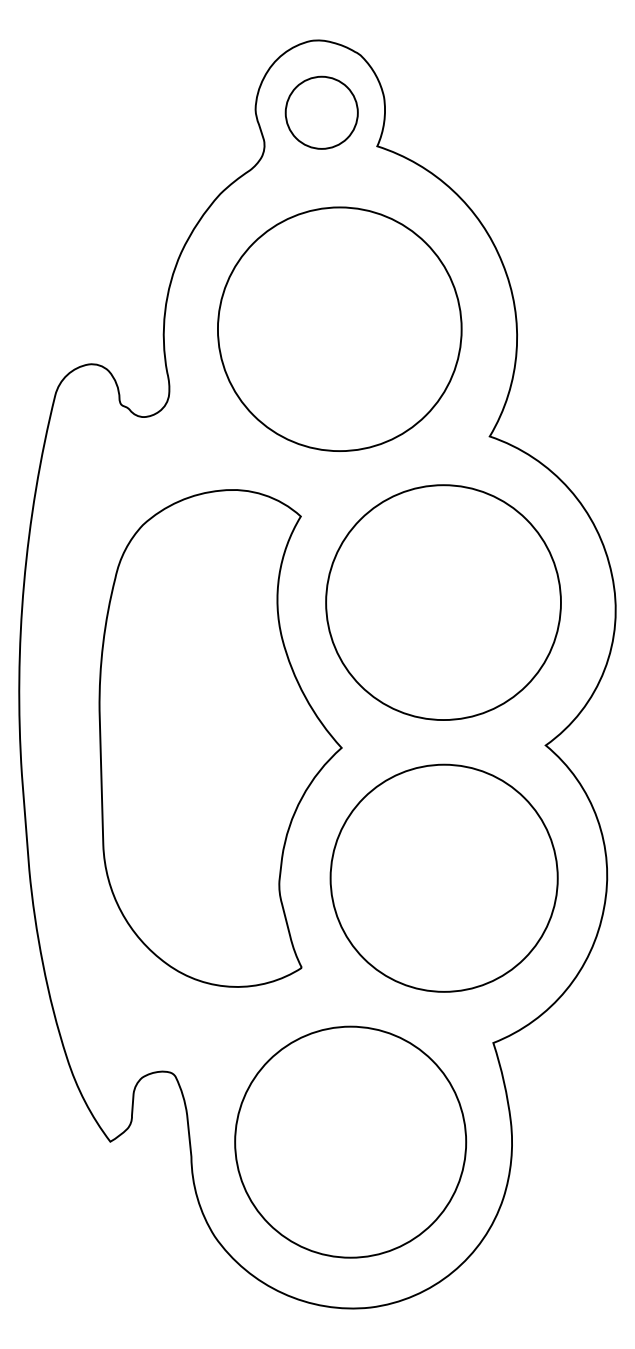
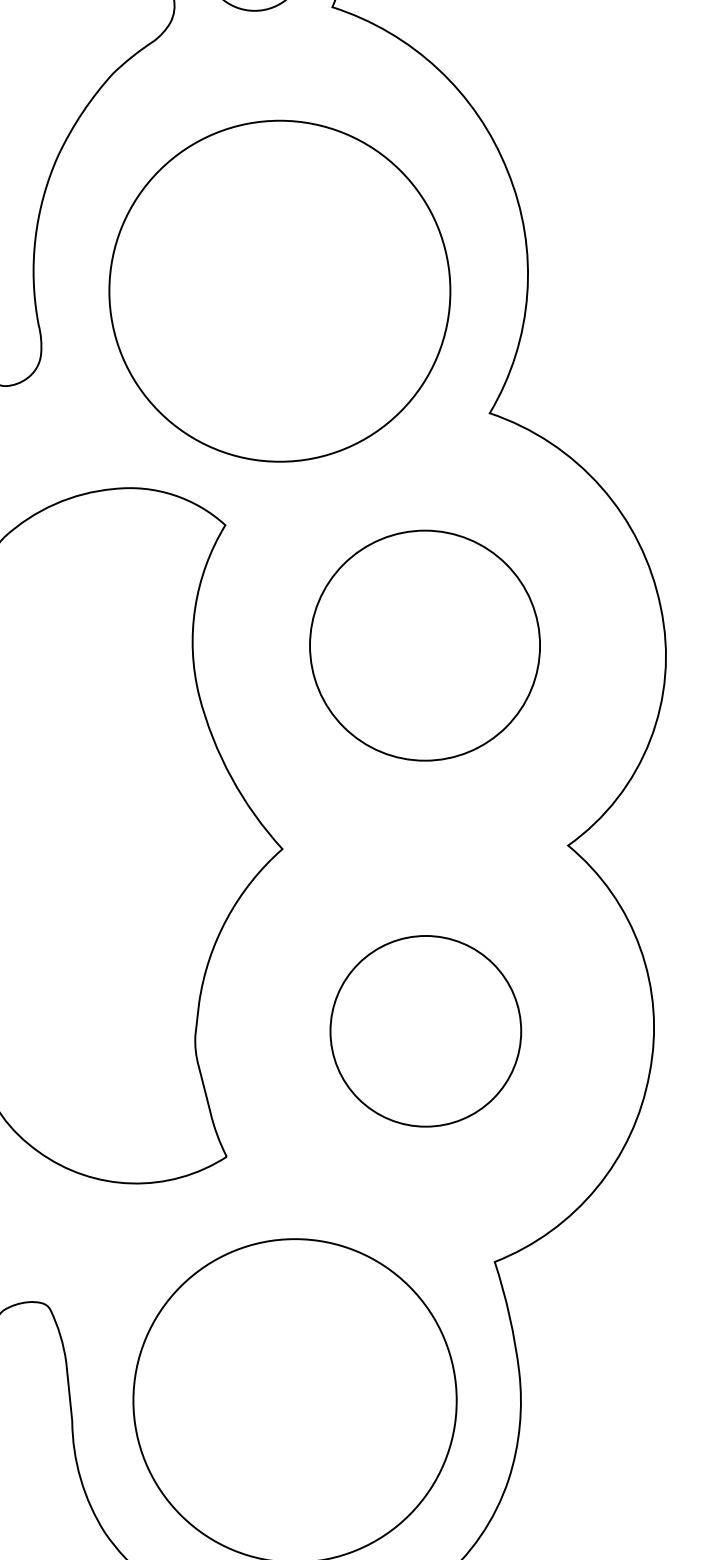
part: (339, 328) -> (279, 290), moved
part: (443, 602) -> (424, 645), size x0.7
part: (443, 877) -> (424, 1030), size x0.6

